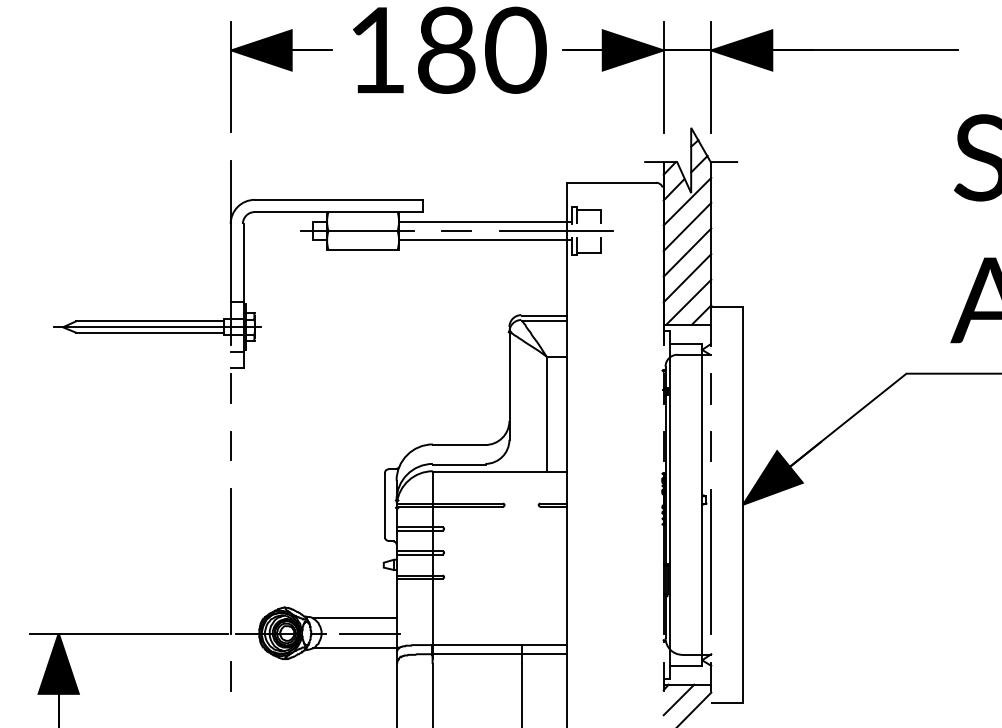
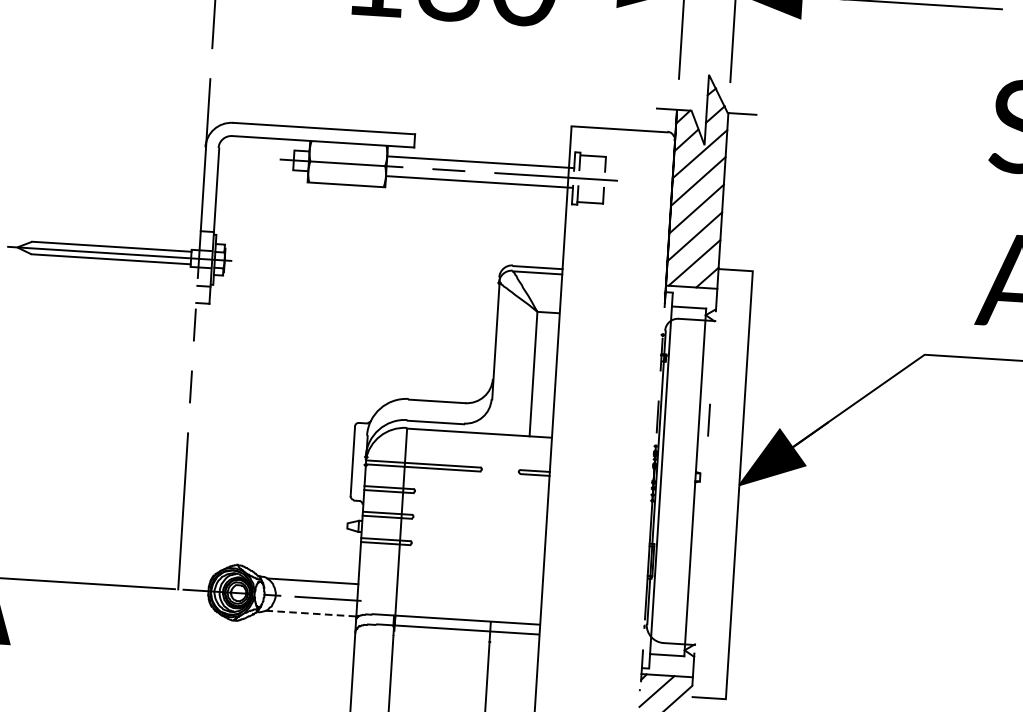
line: (711, 388) -> (713, 357), removed
line: (711, 561) -> (701, 544), removed
line: (355, 648) -> (311, 614), solid -> dashed
line: (230, 676) -> (174, 635), removed

